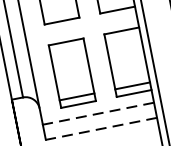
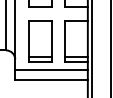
line: (98, 114) -> (51, 70), dashed -> solid
line: (101, 128) -> (51, 79), dashed -> solid

